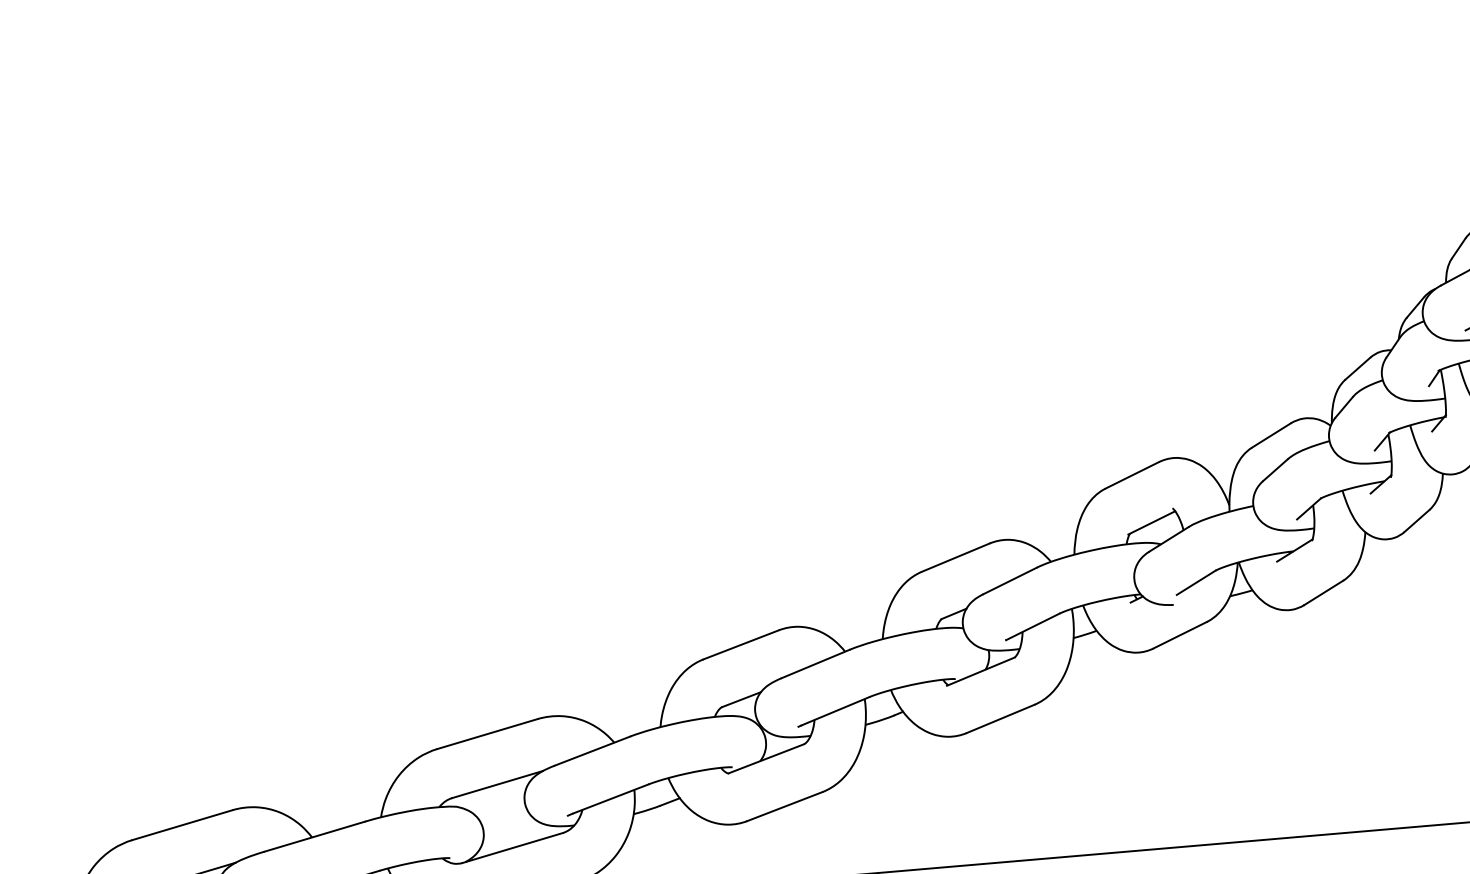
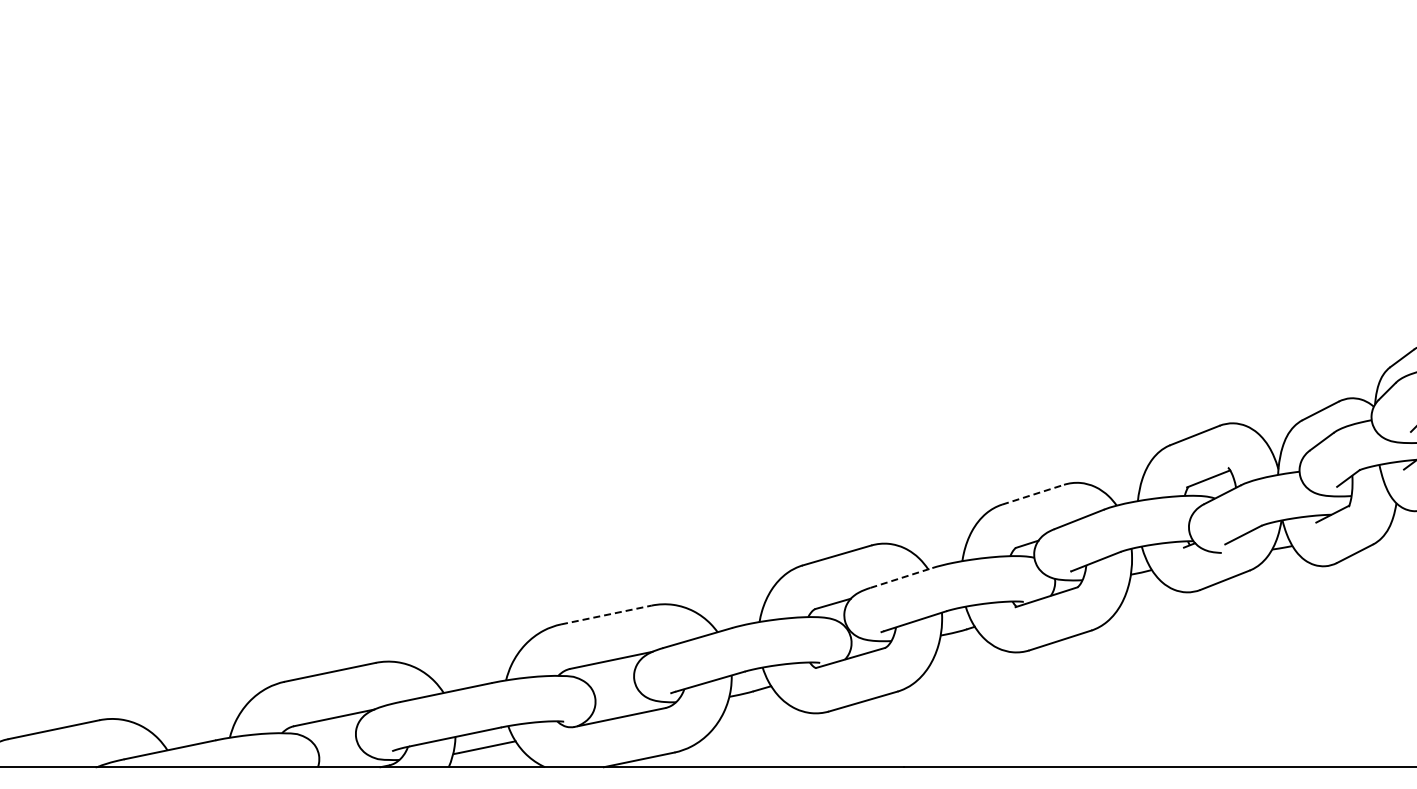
line: (956, 557) -> (1033, 494), solid -> dashed
line: (815, 664) -> (901, 578), solid -> dashed
line: (487, 733) -> (606, 614), solid -> dashed

